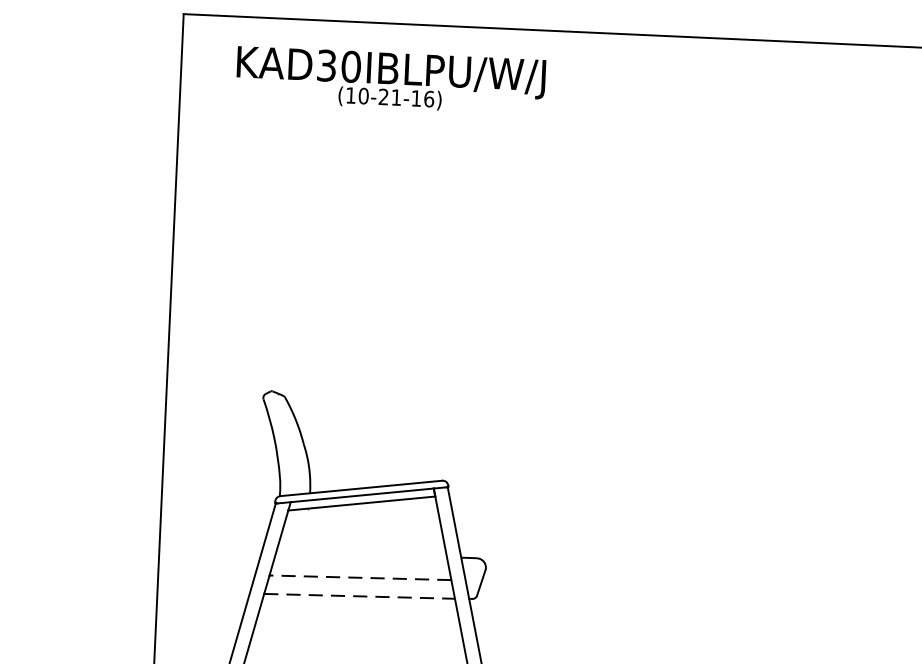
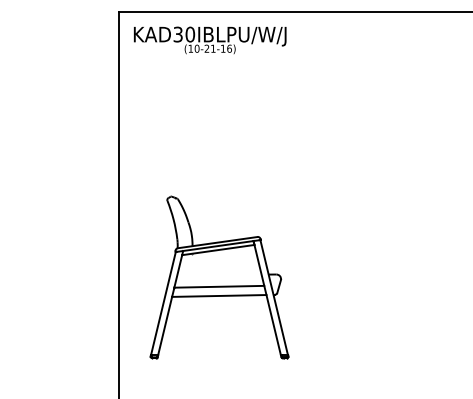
text: (391, 80) -> (210, 40), moved
line: (360, 577) -> (219, 286), dashed -> solid
line: (360, 595) -> (219, 295), dashed -> solid

